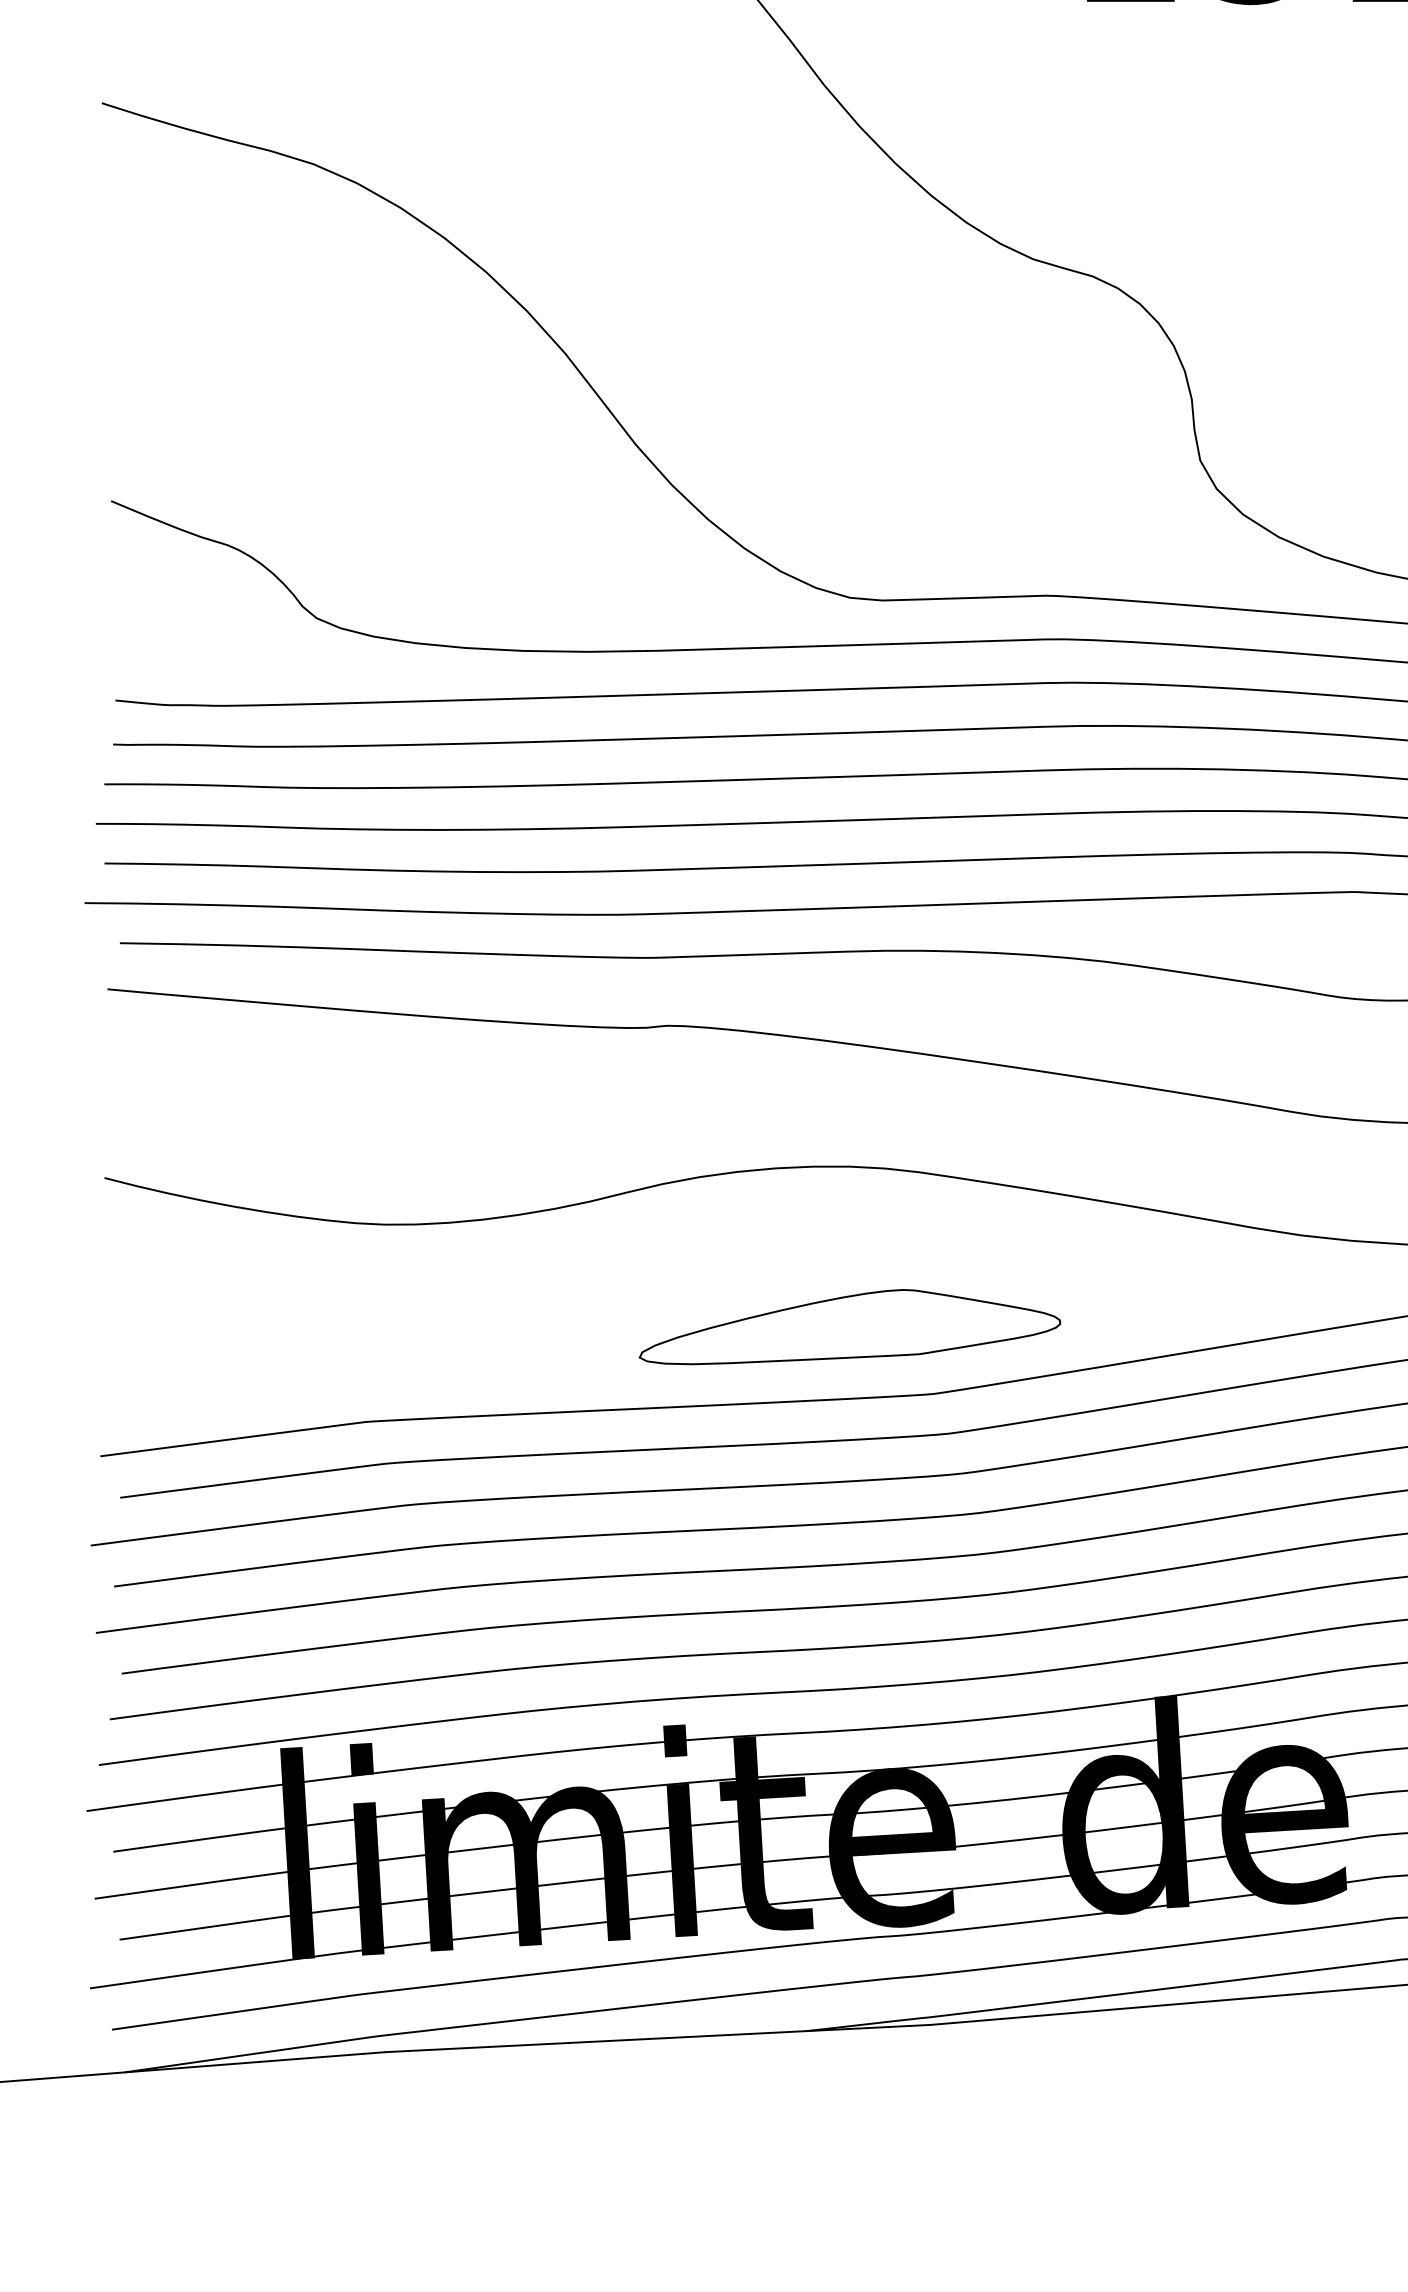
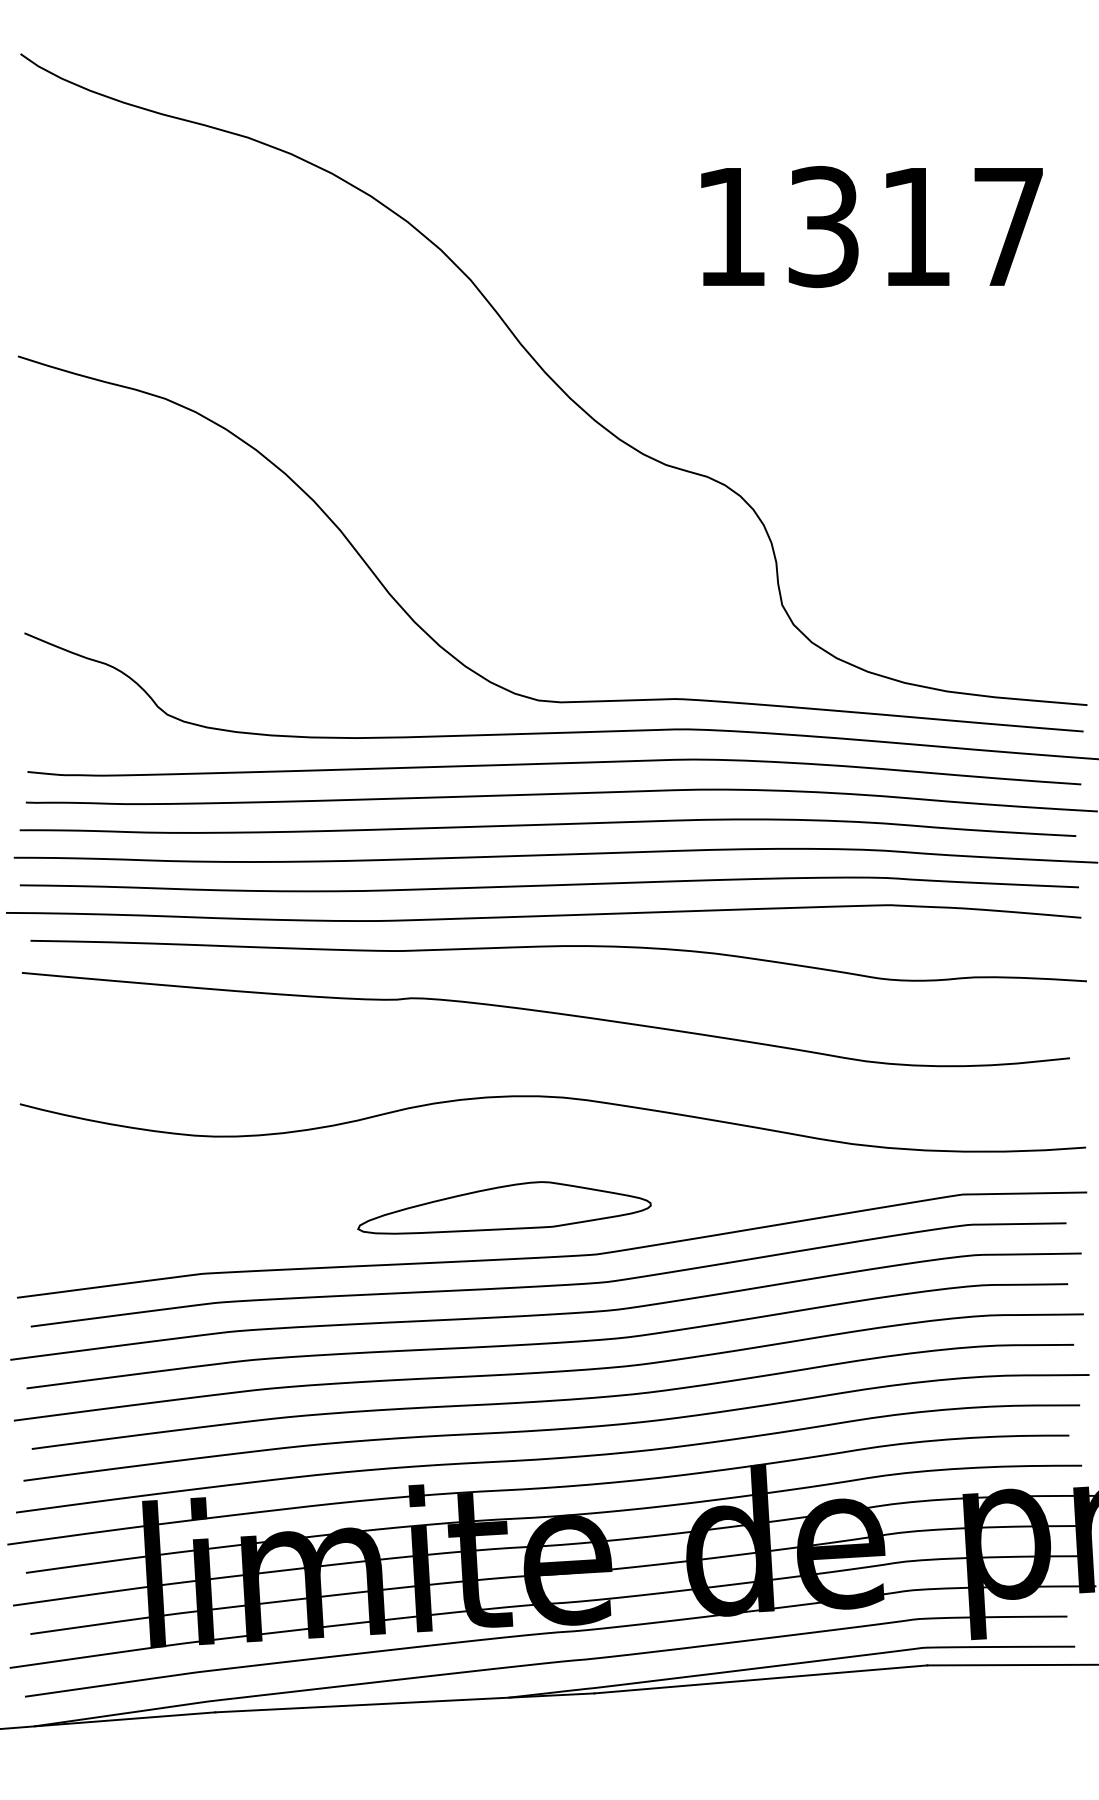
part: (849, 1326) -> (504, 1207), moved

